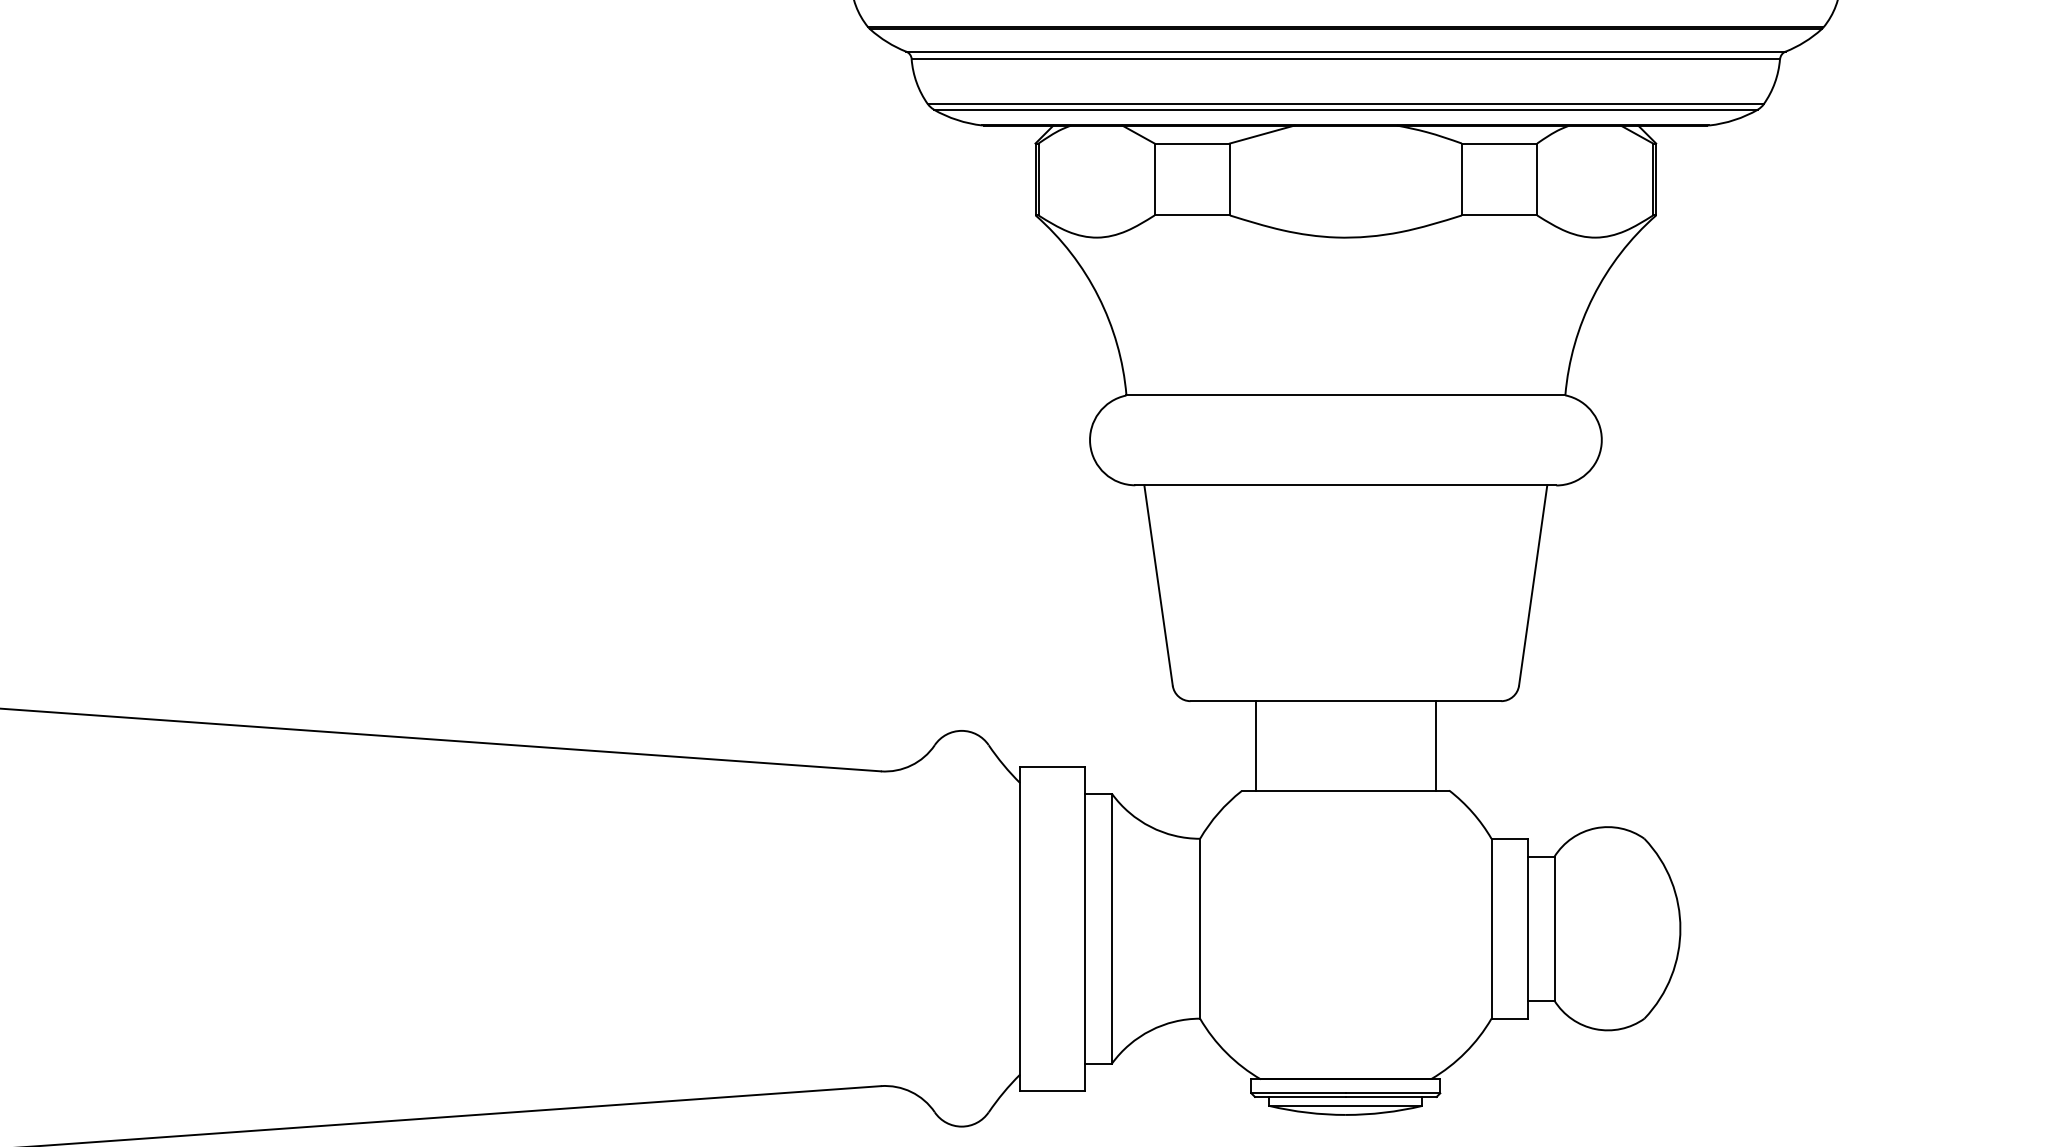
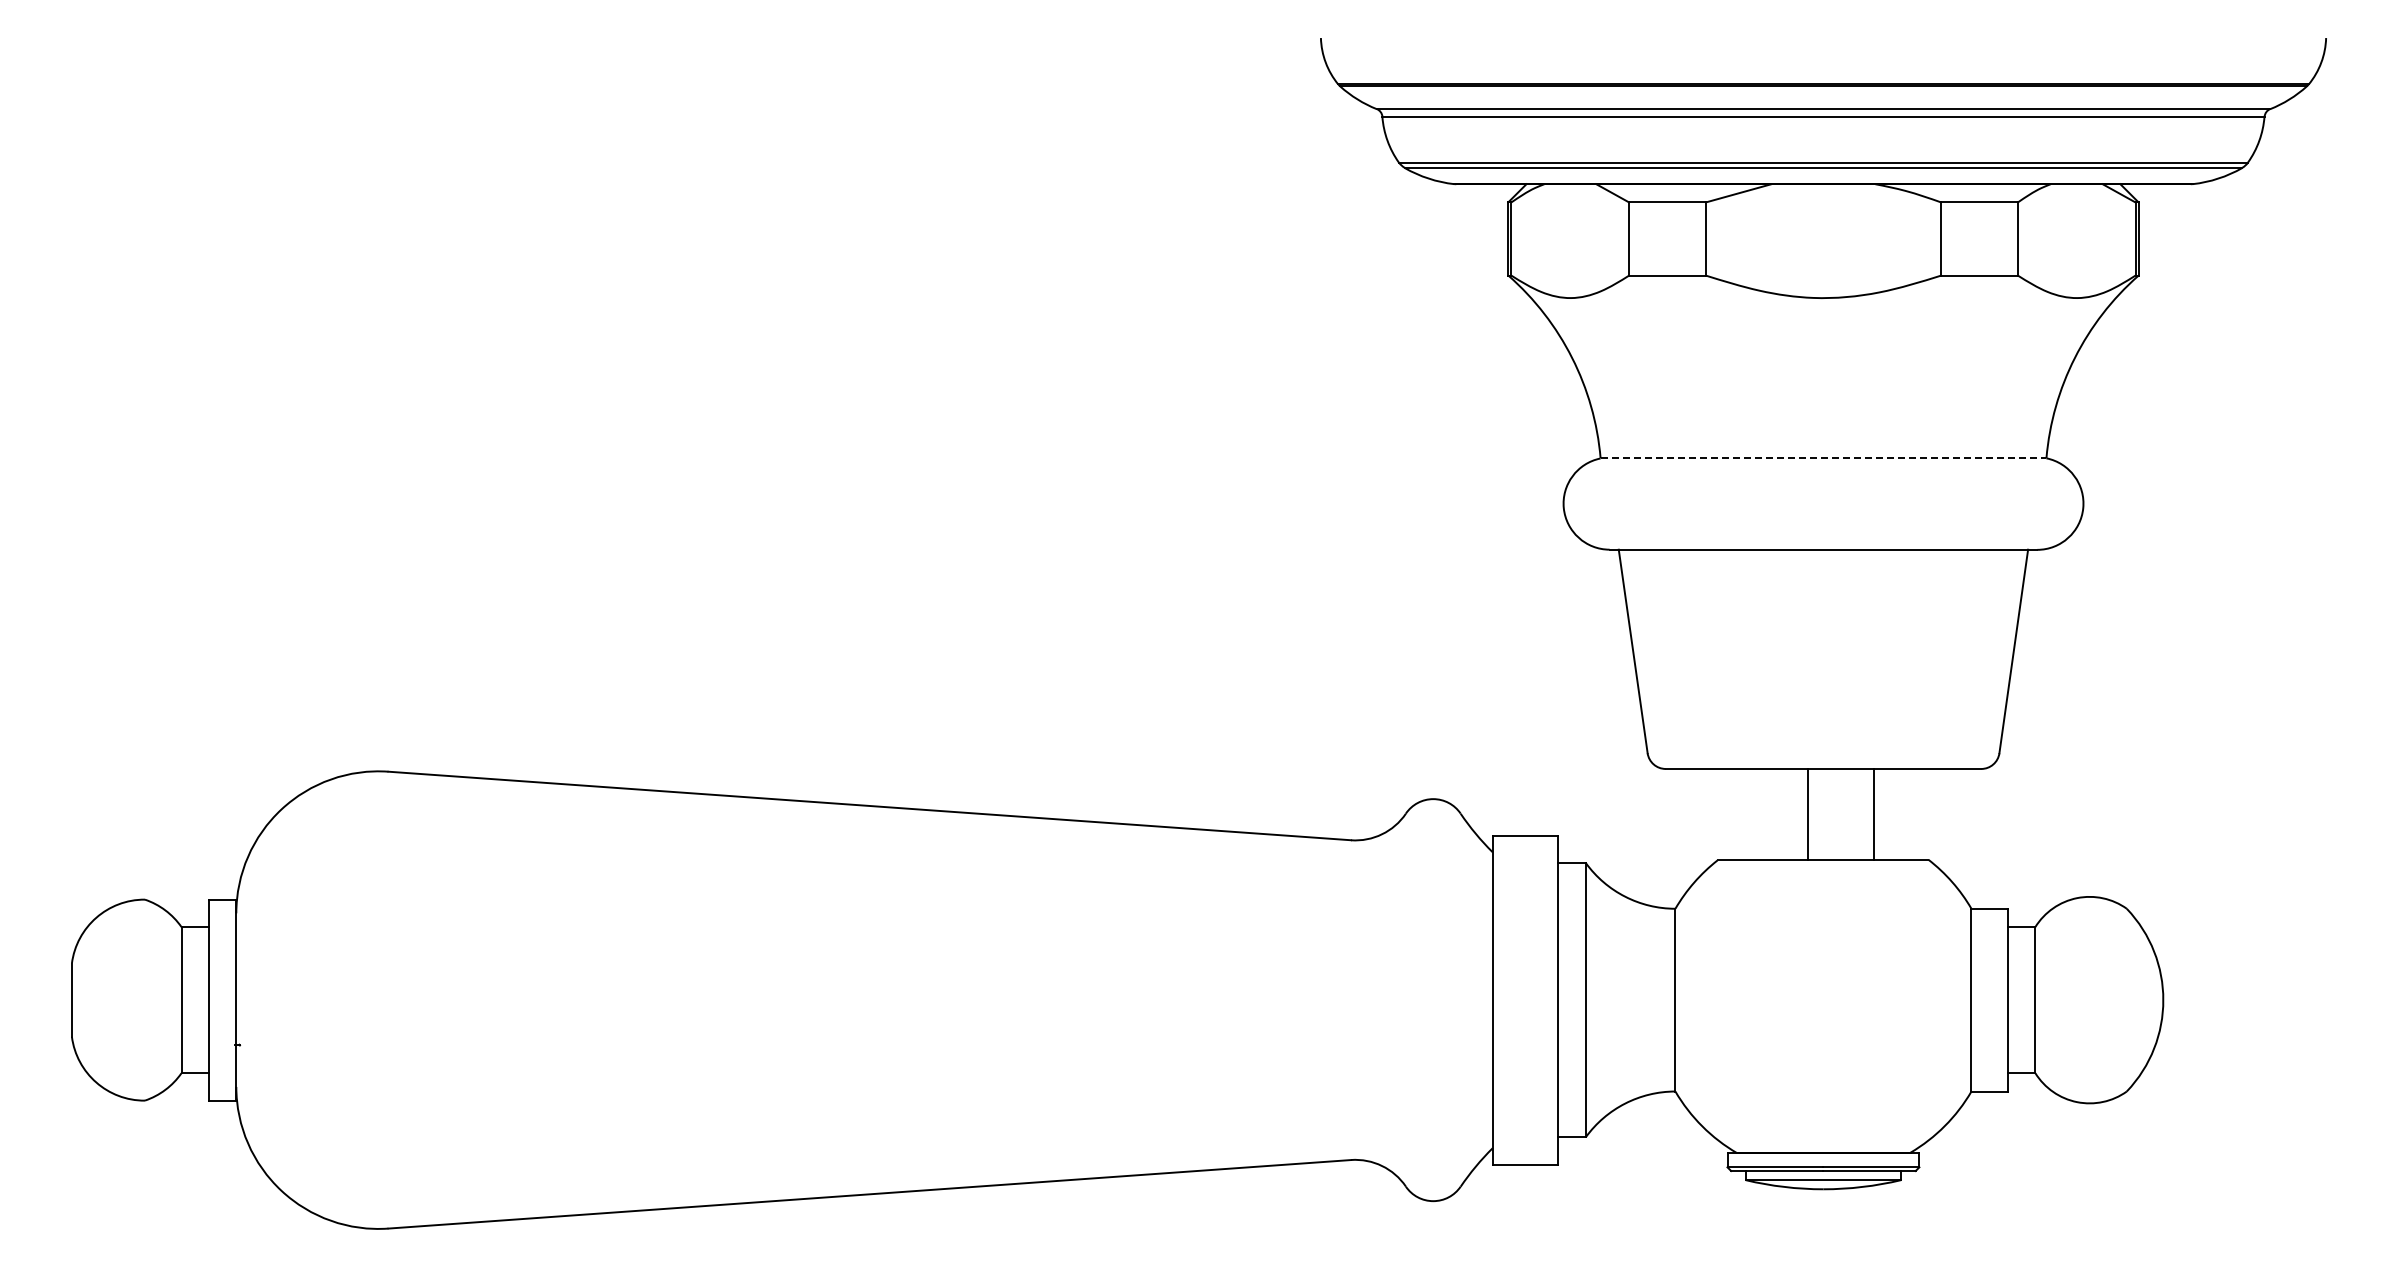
line: (1345, 395) -> (1823, 458), solid -> dashed
line: (1256, 745) -> (1808, 814), moved
line: (1435, 745) -> (1873, 814), moved

